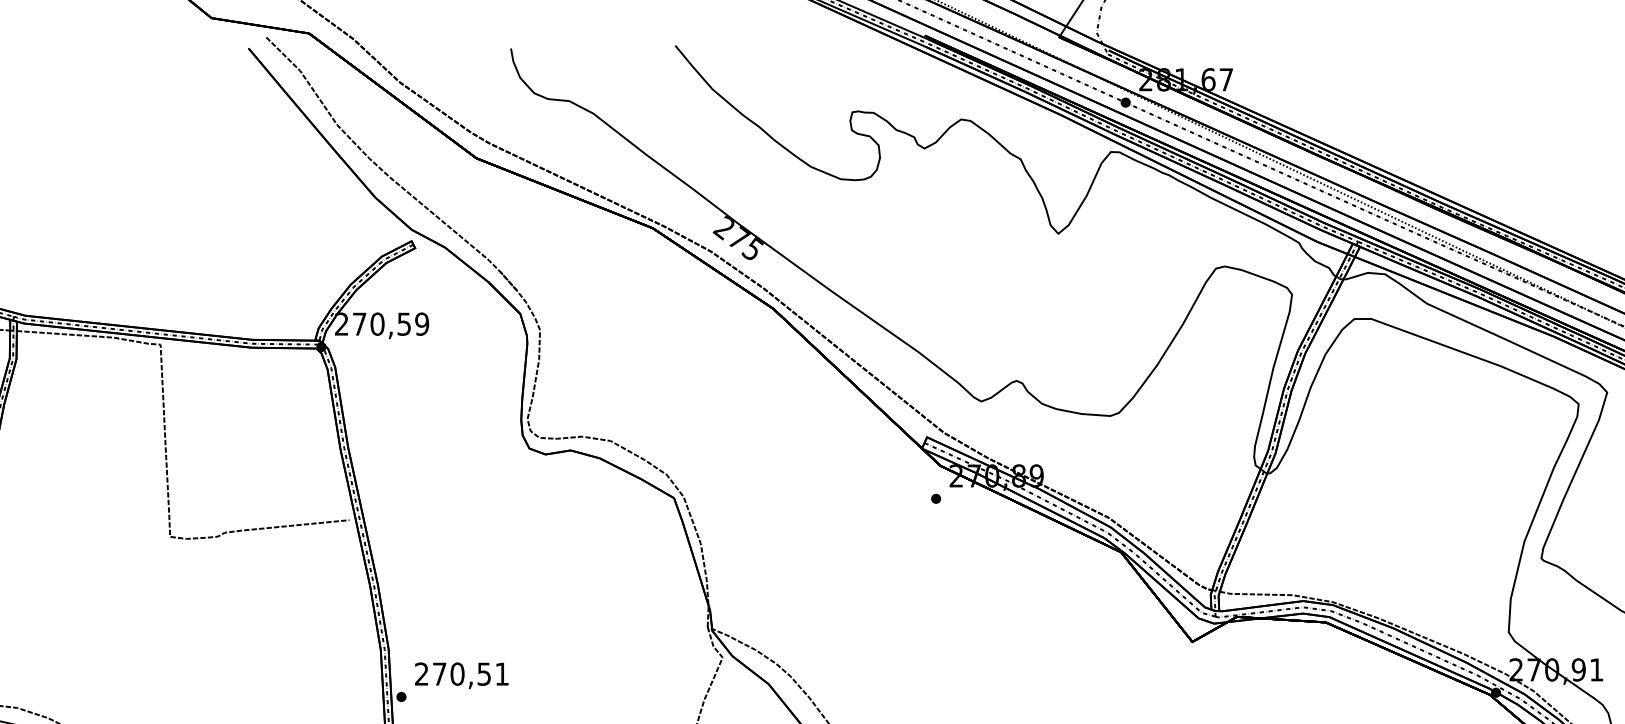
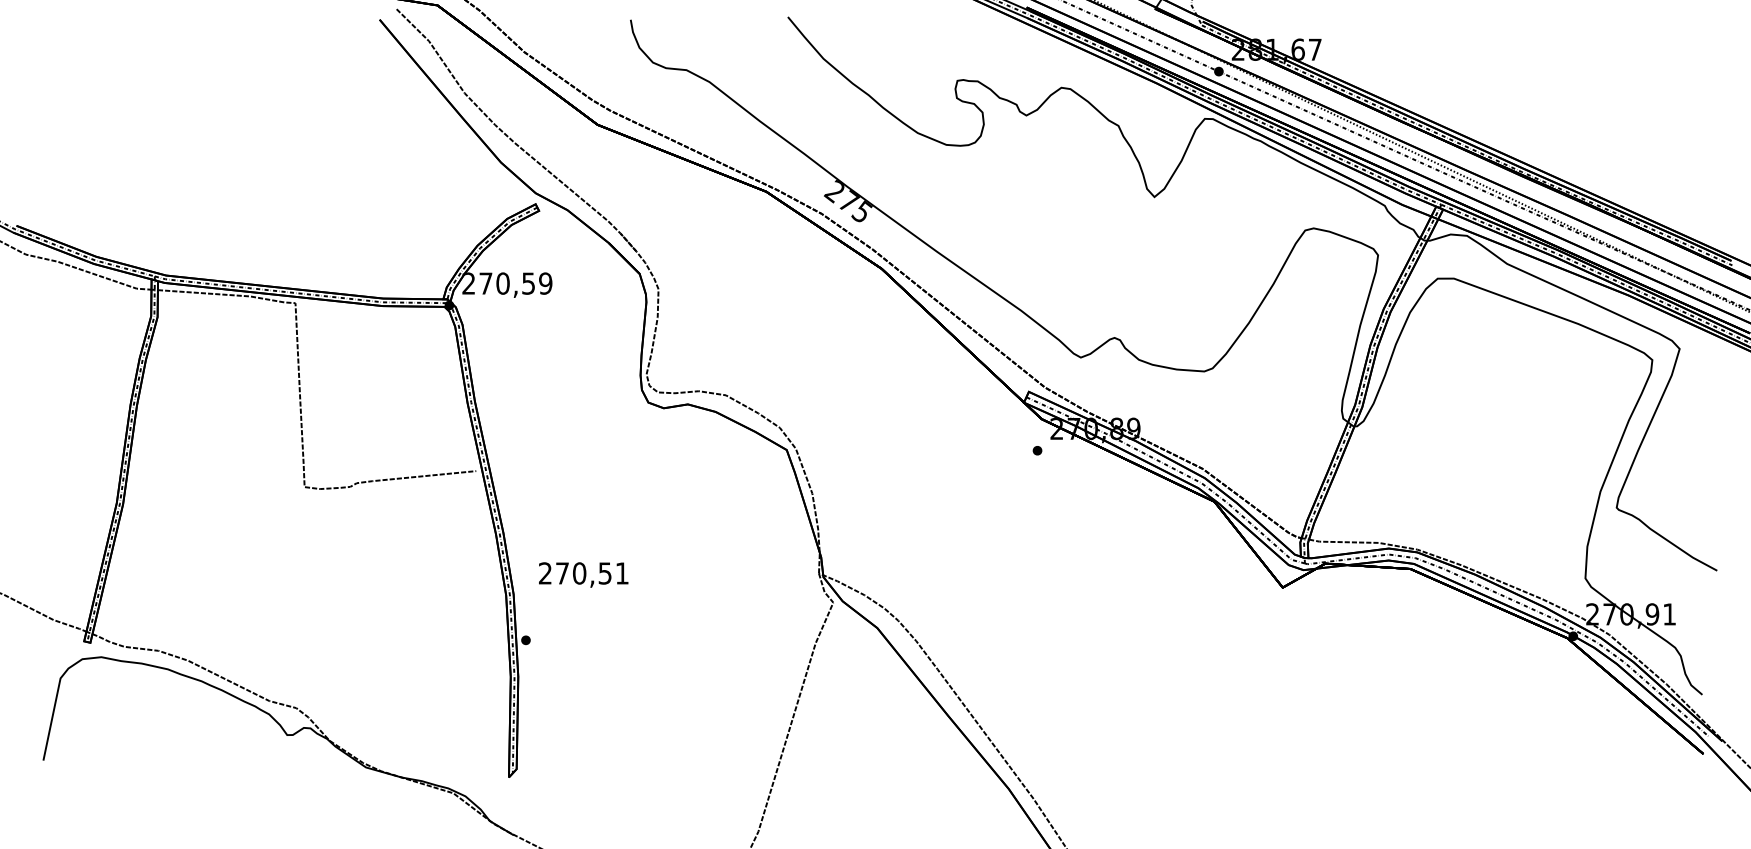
text: (461, 675) -> (583, 574), moved

